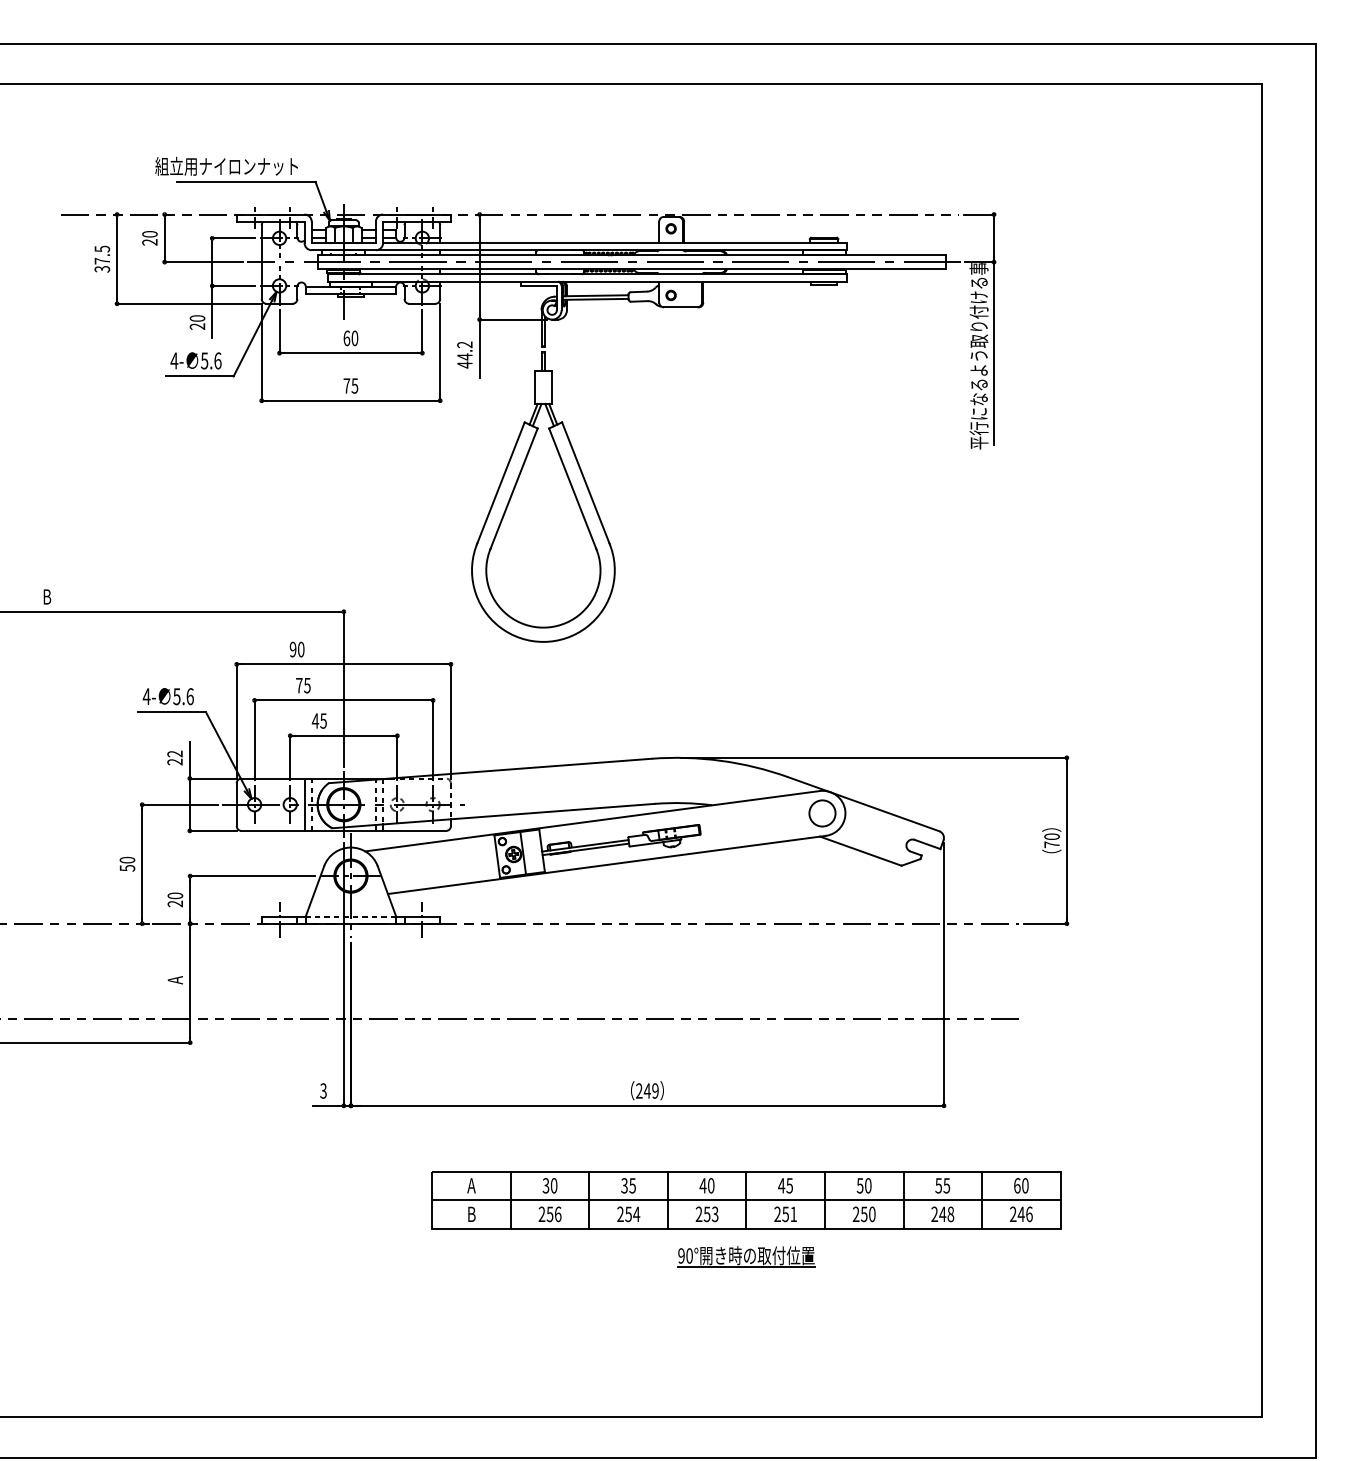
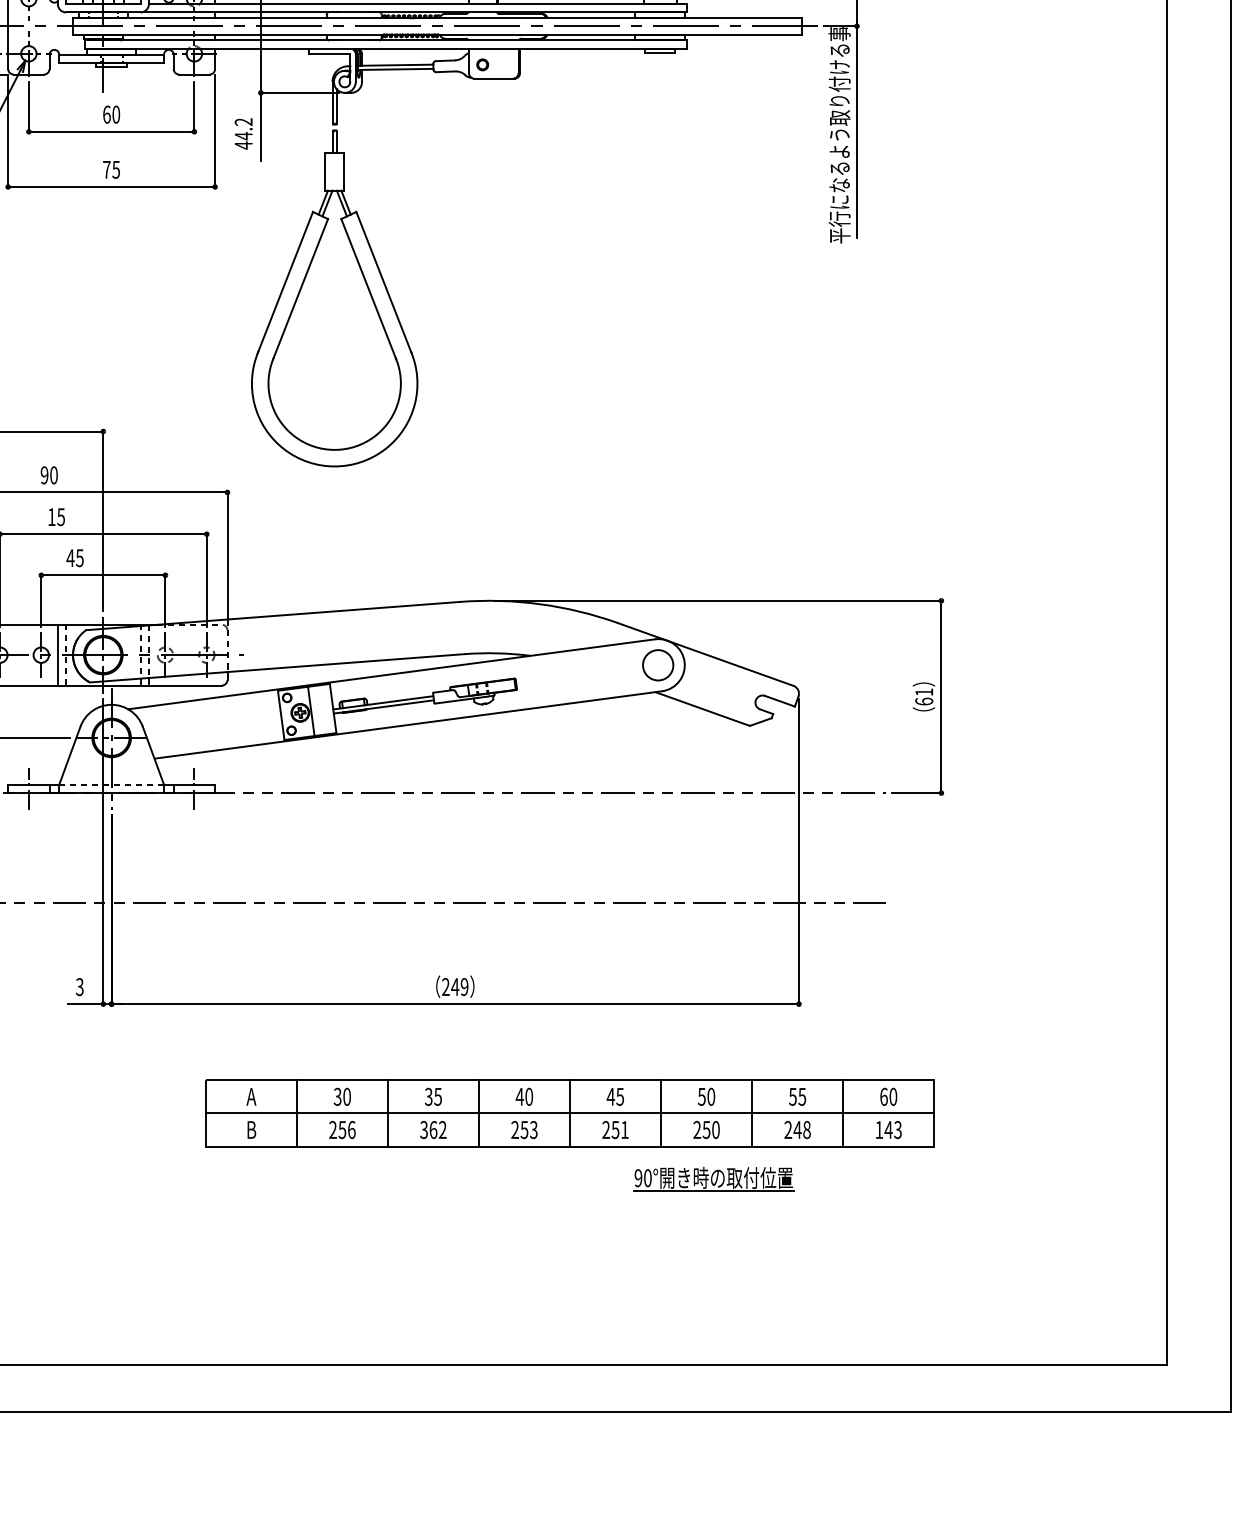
text: (299, 685) -> (51, 516), 75 -> 15
text: (1051, 840) -> (923, 696), 70 -> 61
text: (628, 1214) -> (433, 1130), 254 -> 362
text: (1021, 1214) -> (888, 1130), 246 -> 143
part: (746, 1256) -> (713, 1178), moved

